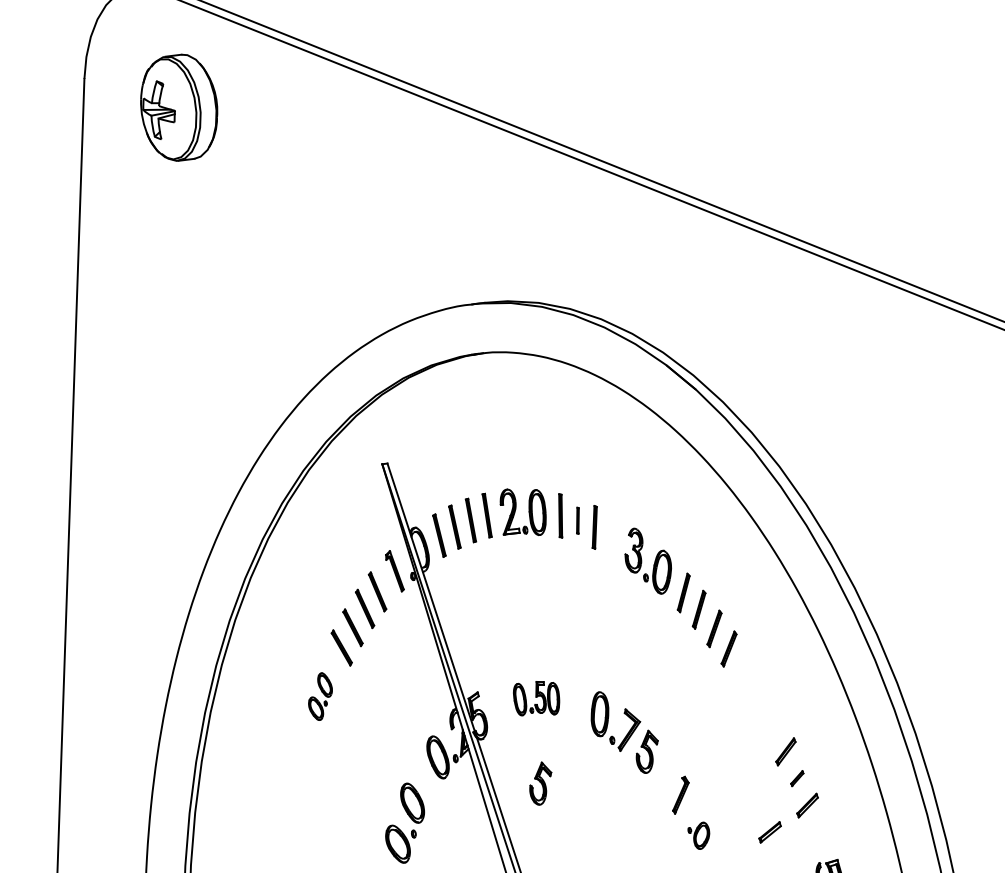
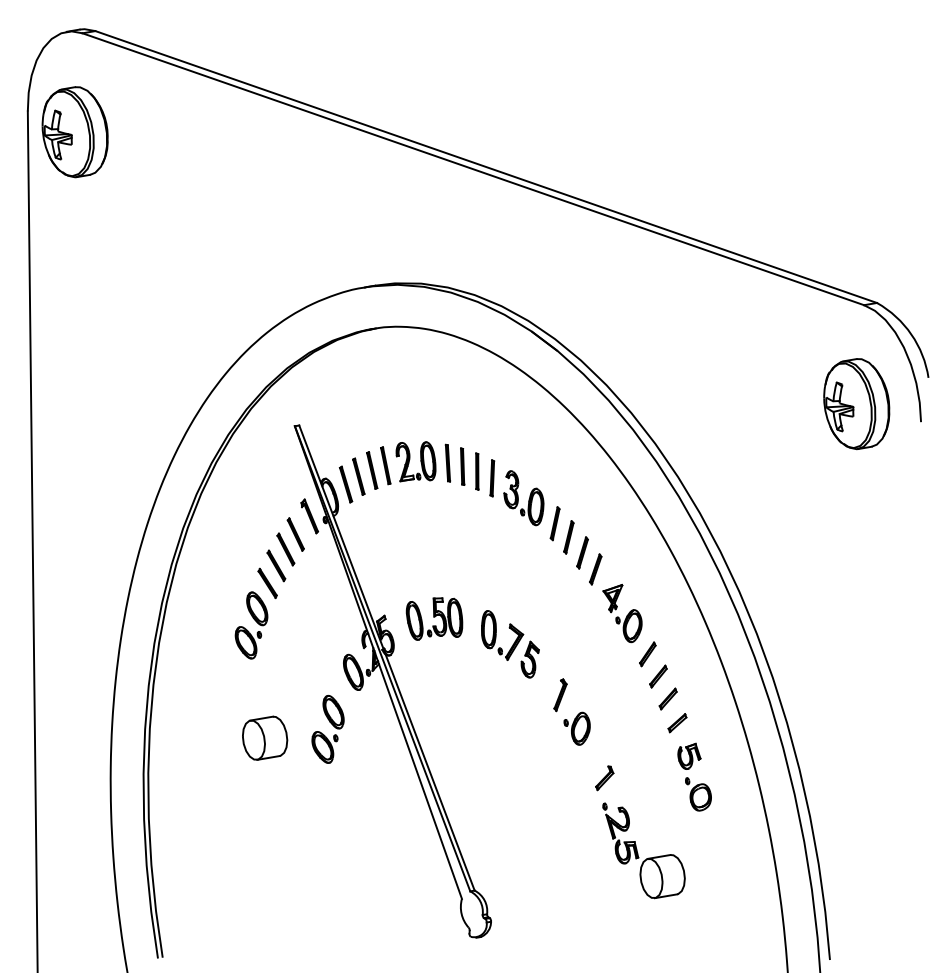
part: (178, 108) -> (74, 132), moved
part: (577, 520) -> (462, 466), size x1.67
part: (612, 536) -> (492, 478), added
part: (320, 696) -> (251, 625), size x1.67
part: (536, 698) -> (434, 618), size x1.43
part: (758, 702) -> (622, 613), added
part: (797, 778) -> (658, 676), size x1.67
part: (539, 783) -> (440, 690), removed
part: (330, 829) -> (265, 737), added
part: (770, 832) -> (677, 723), moved
part: (697, 835) -> (576, 728), size x1.43

